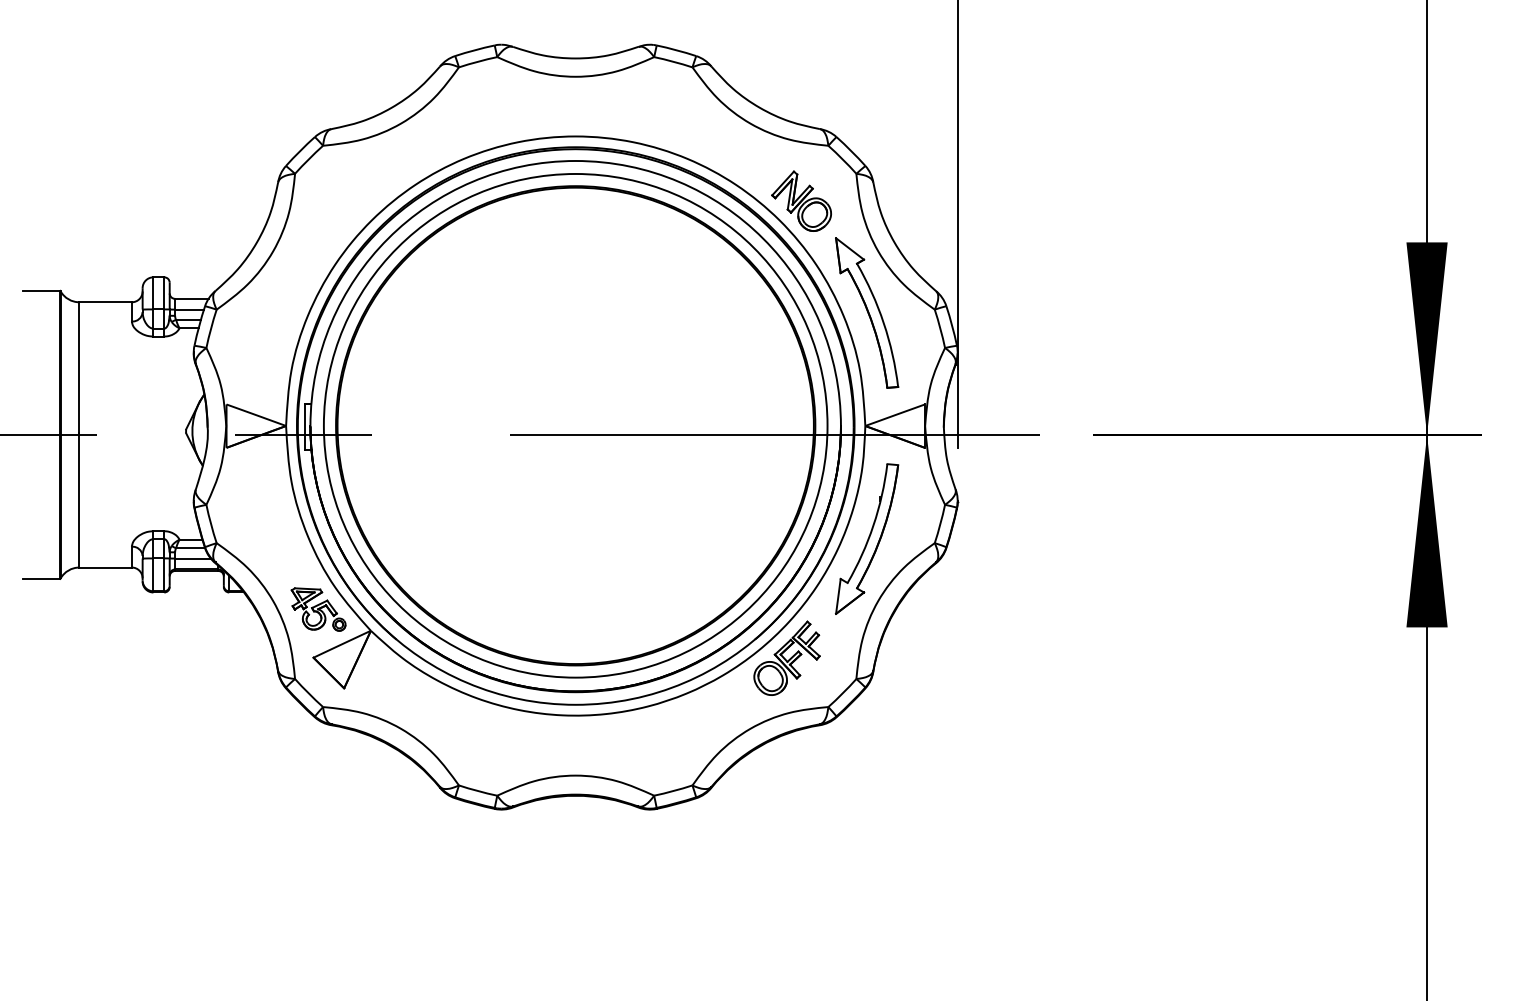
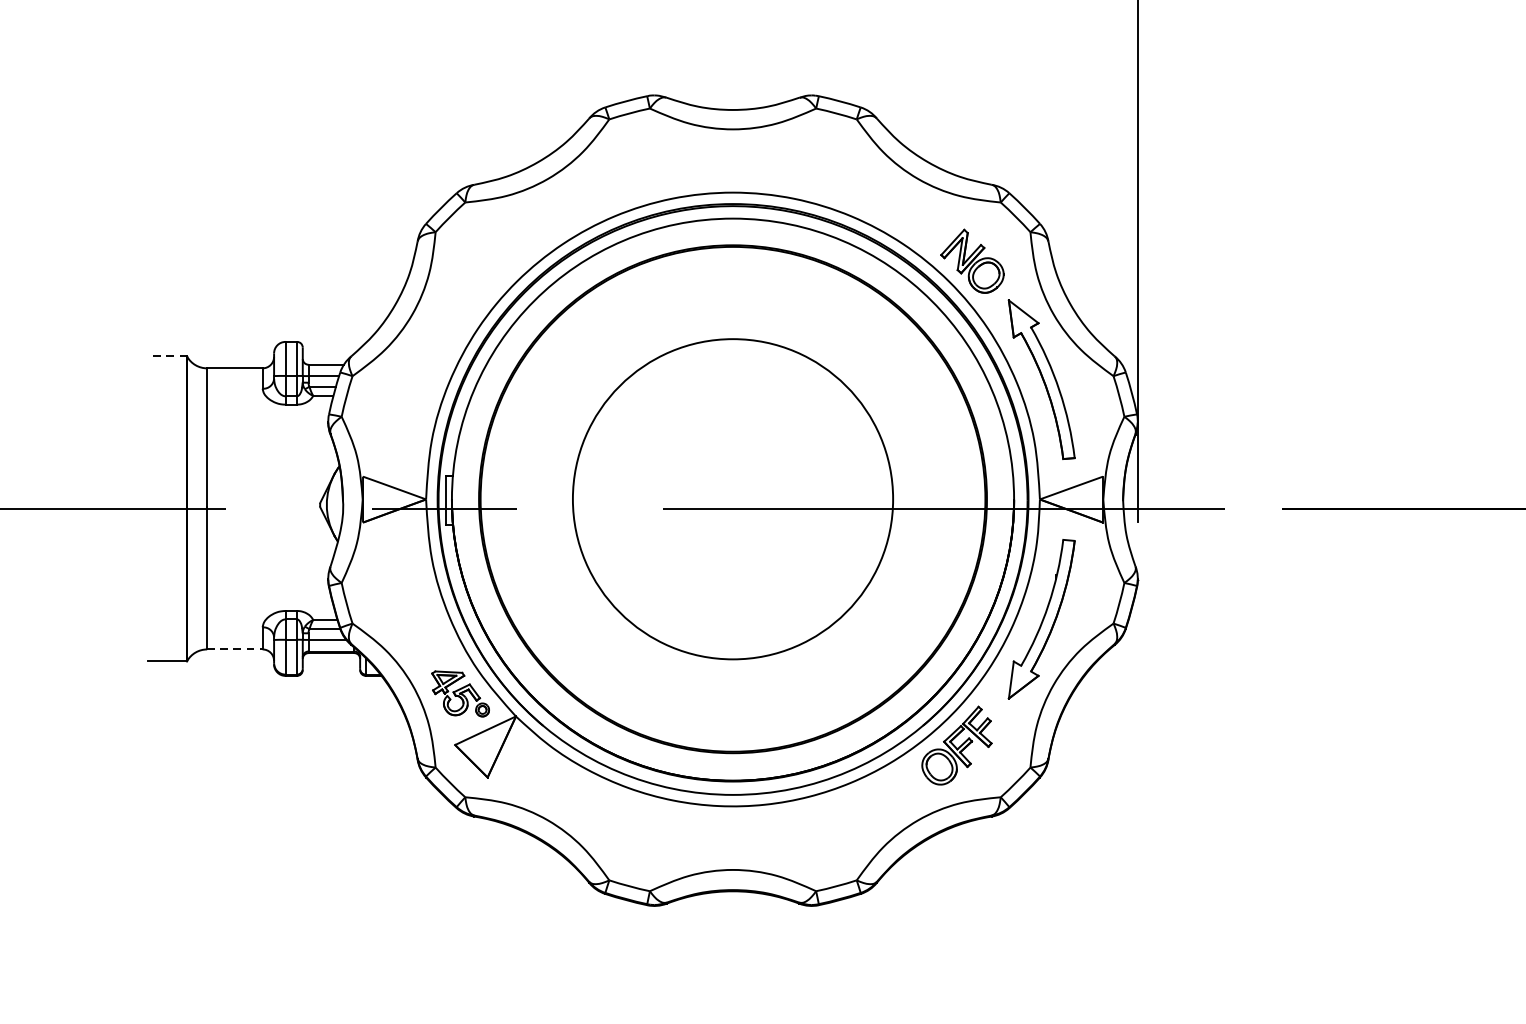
line: (41, 290) -> (166, 355), solid -> dashed
circle: (575, 425) -> (732, 498), size x0.6
line: (106, 567) -> (235, 649), solid -> dashed

